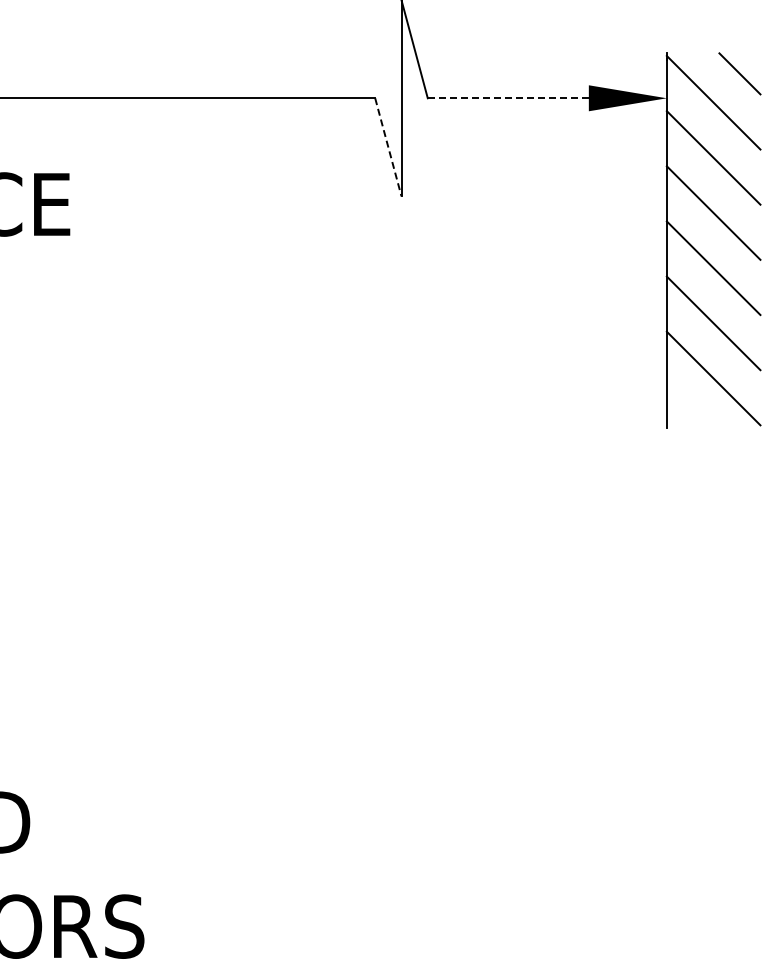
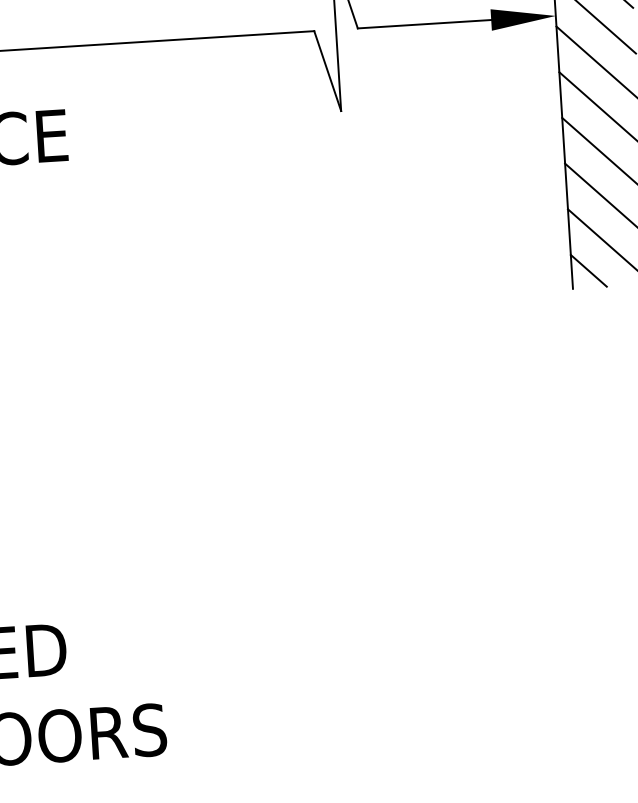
line: (508, 98) -> (424, 24), dashed -> solid
line: (388, 147) -> (327, 71), dashed -> solid
line: (686, 406) -> (588, 270), added

